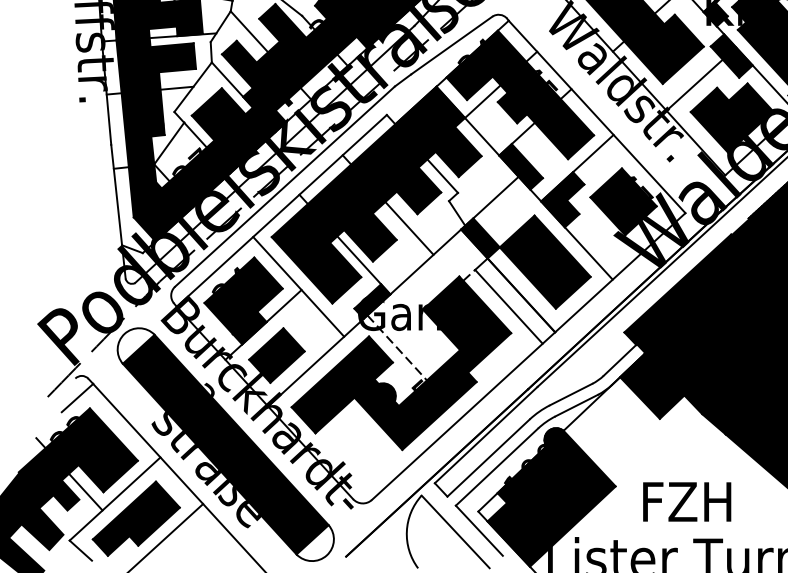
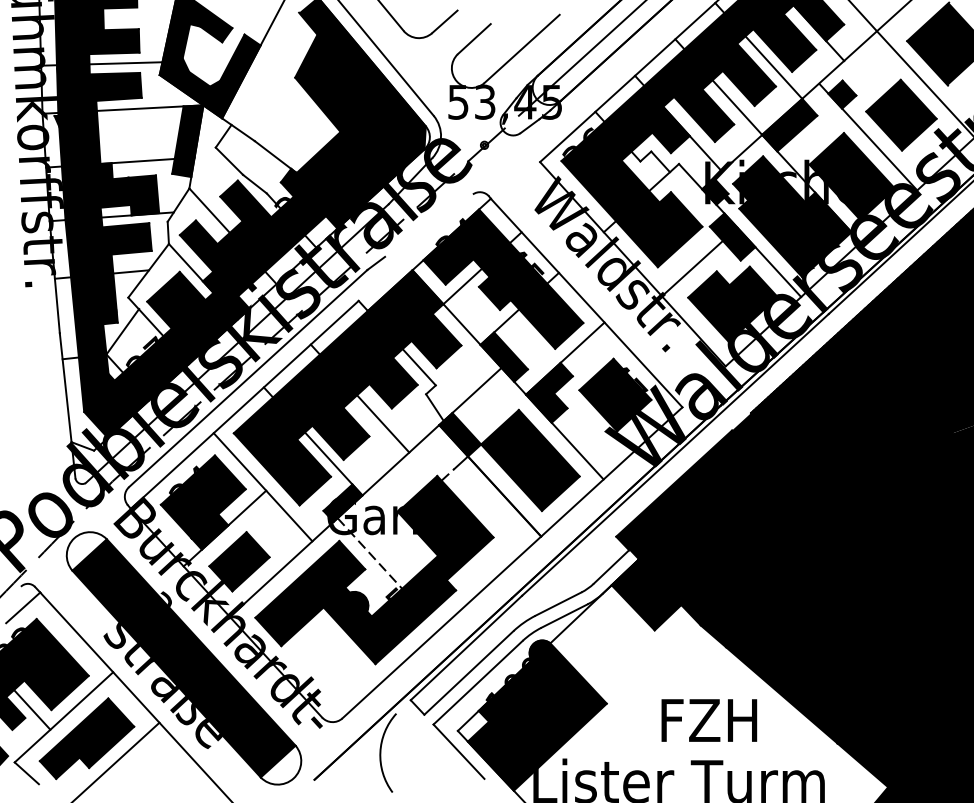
line: (451, 45) -> (428, 225), removed
line: (508, 306) -> (490, 508), removed
text: (687, 501) -> (709, 720), moved
line: (455, 531) -> (433, 752), removed

